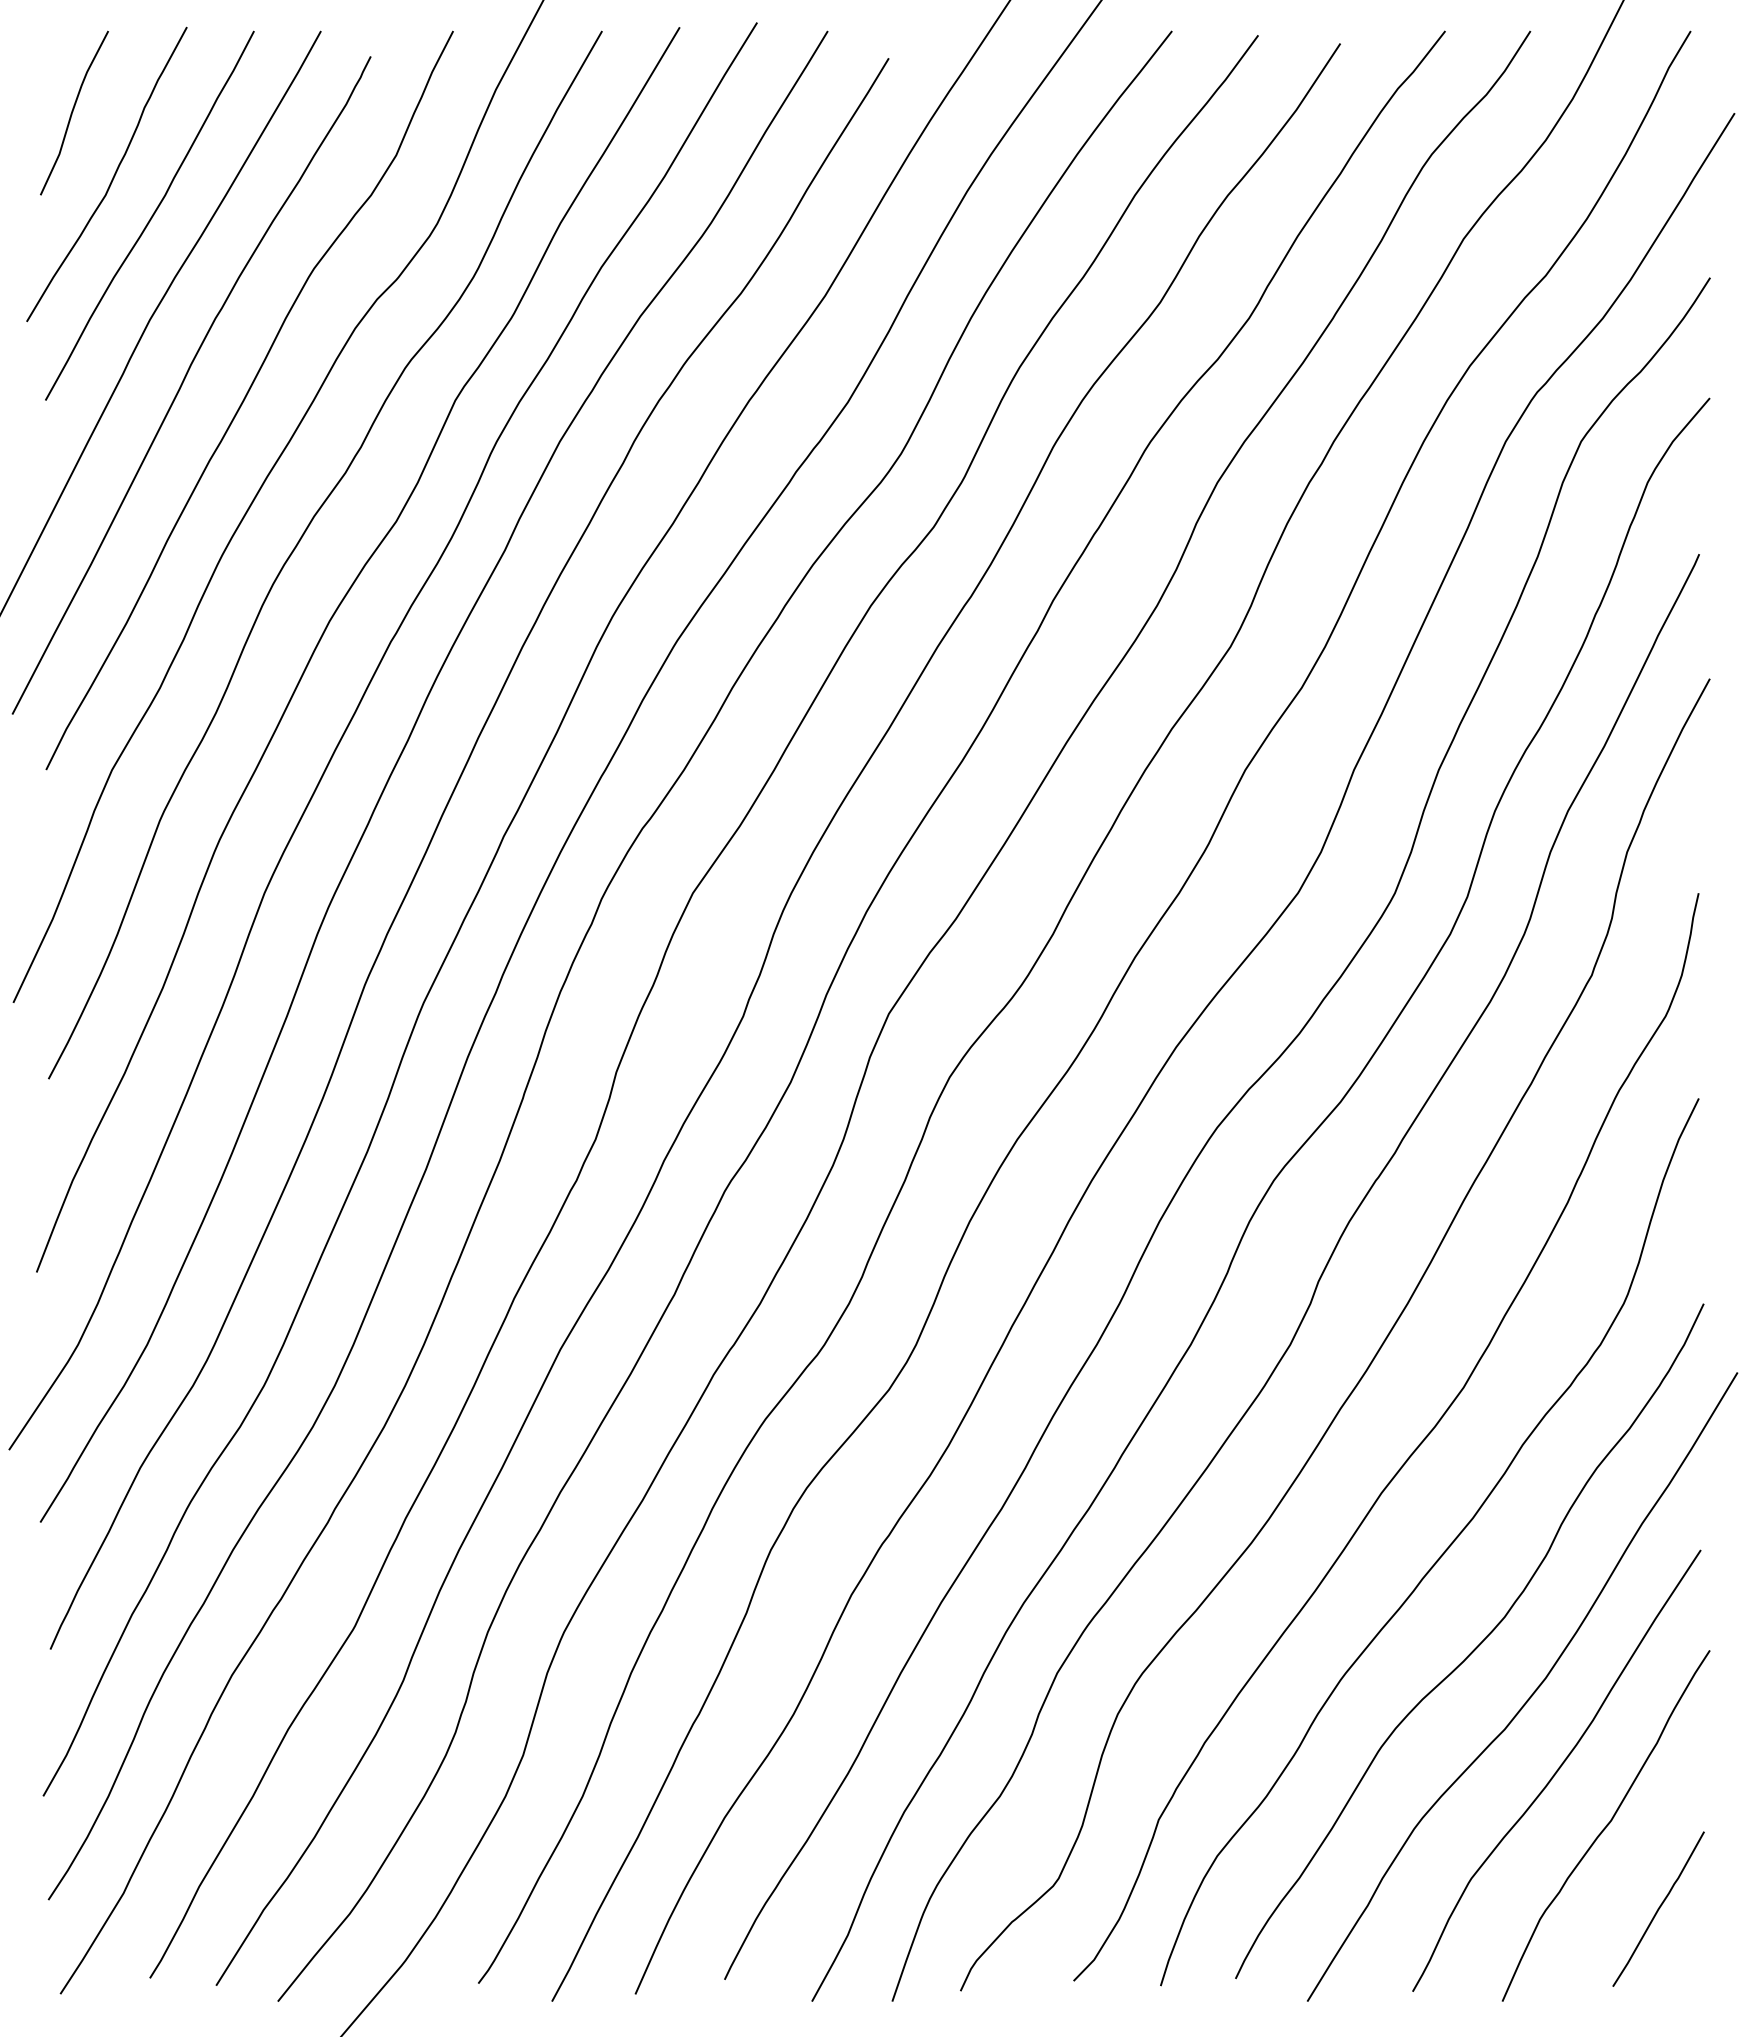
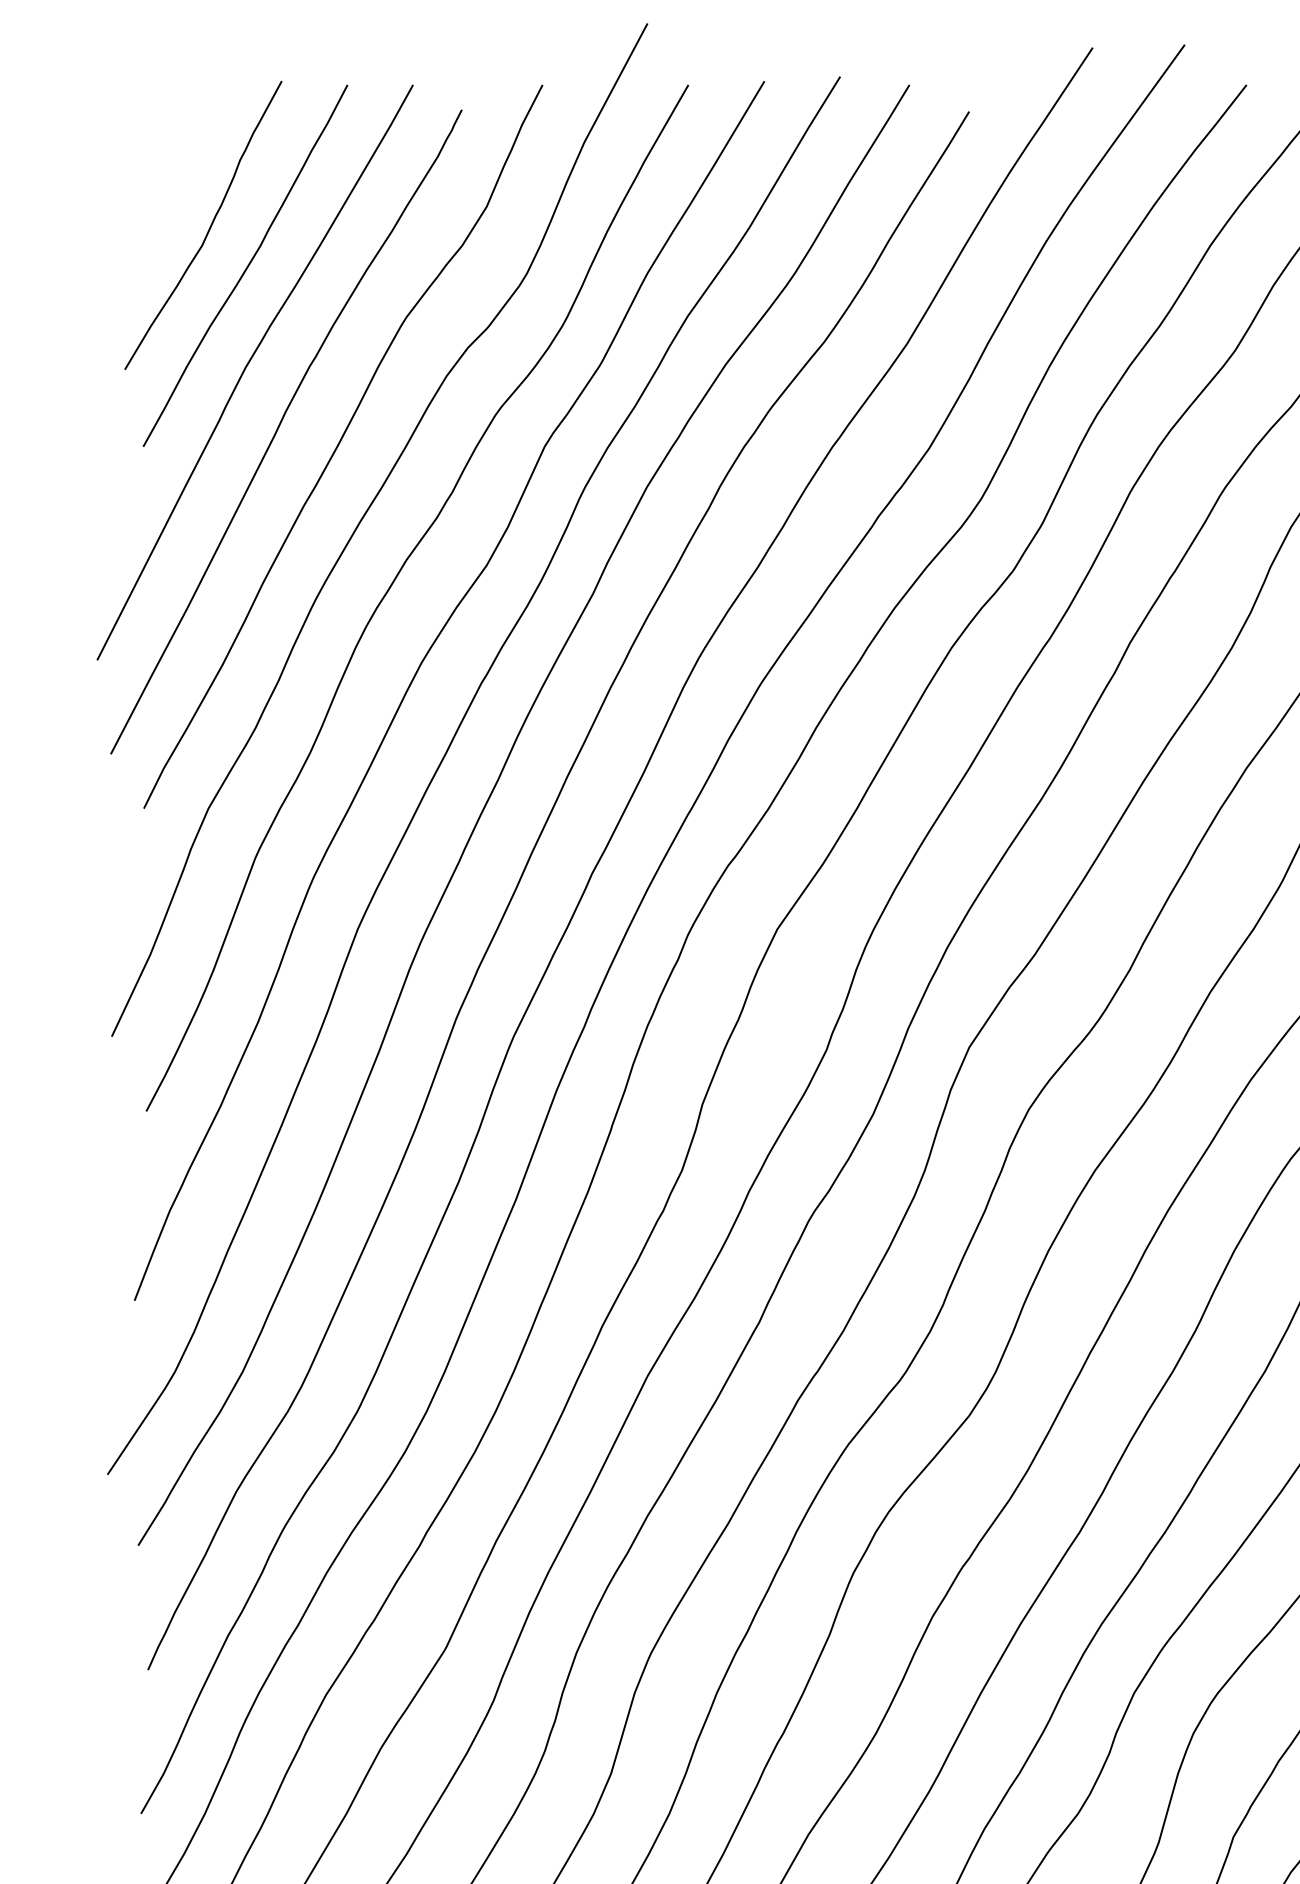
curve: (73, 111) -> (170, 163), removed

